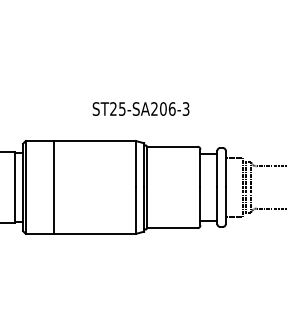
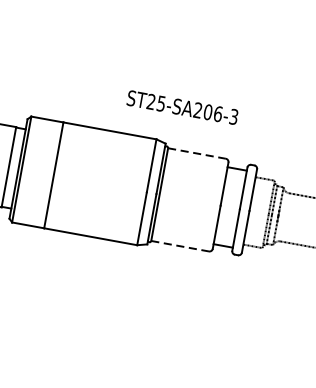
text: (140, 108) -> (182, 106), moved
line: (172, 146) -> (197, 153), solid -> dashed
line: (172, 228) -> (180, 246), solid -> dashed

